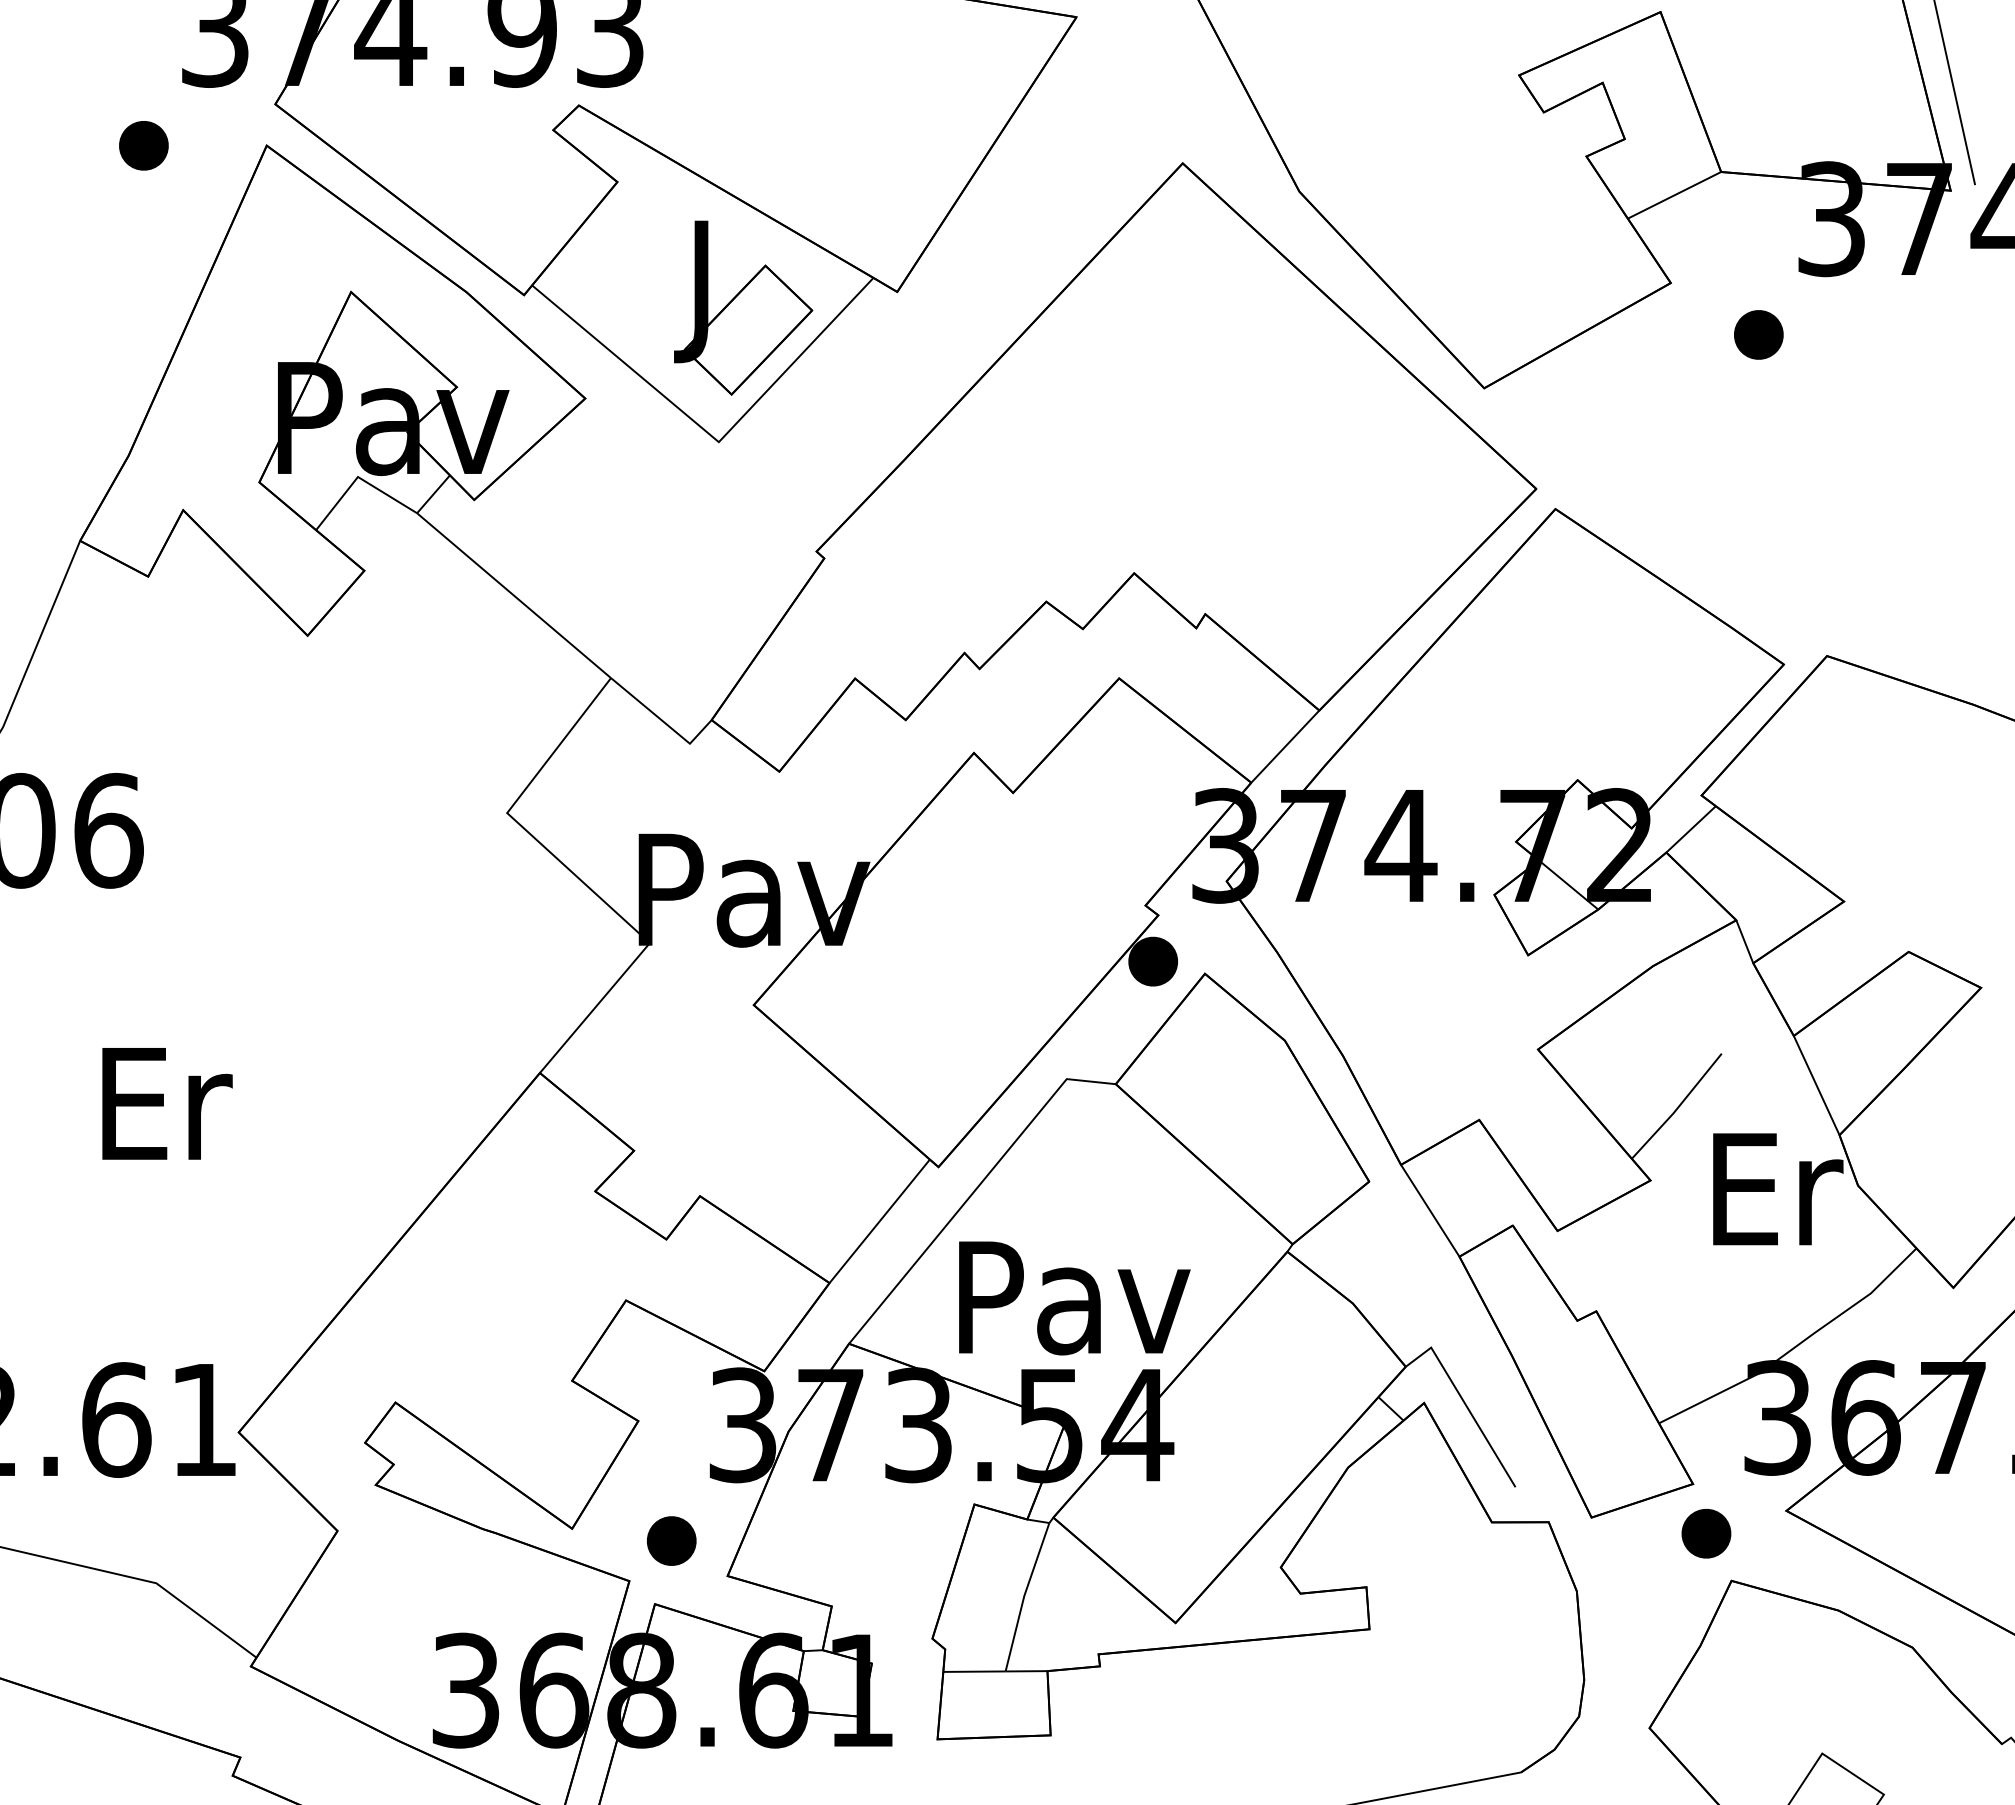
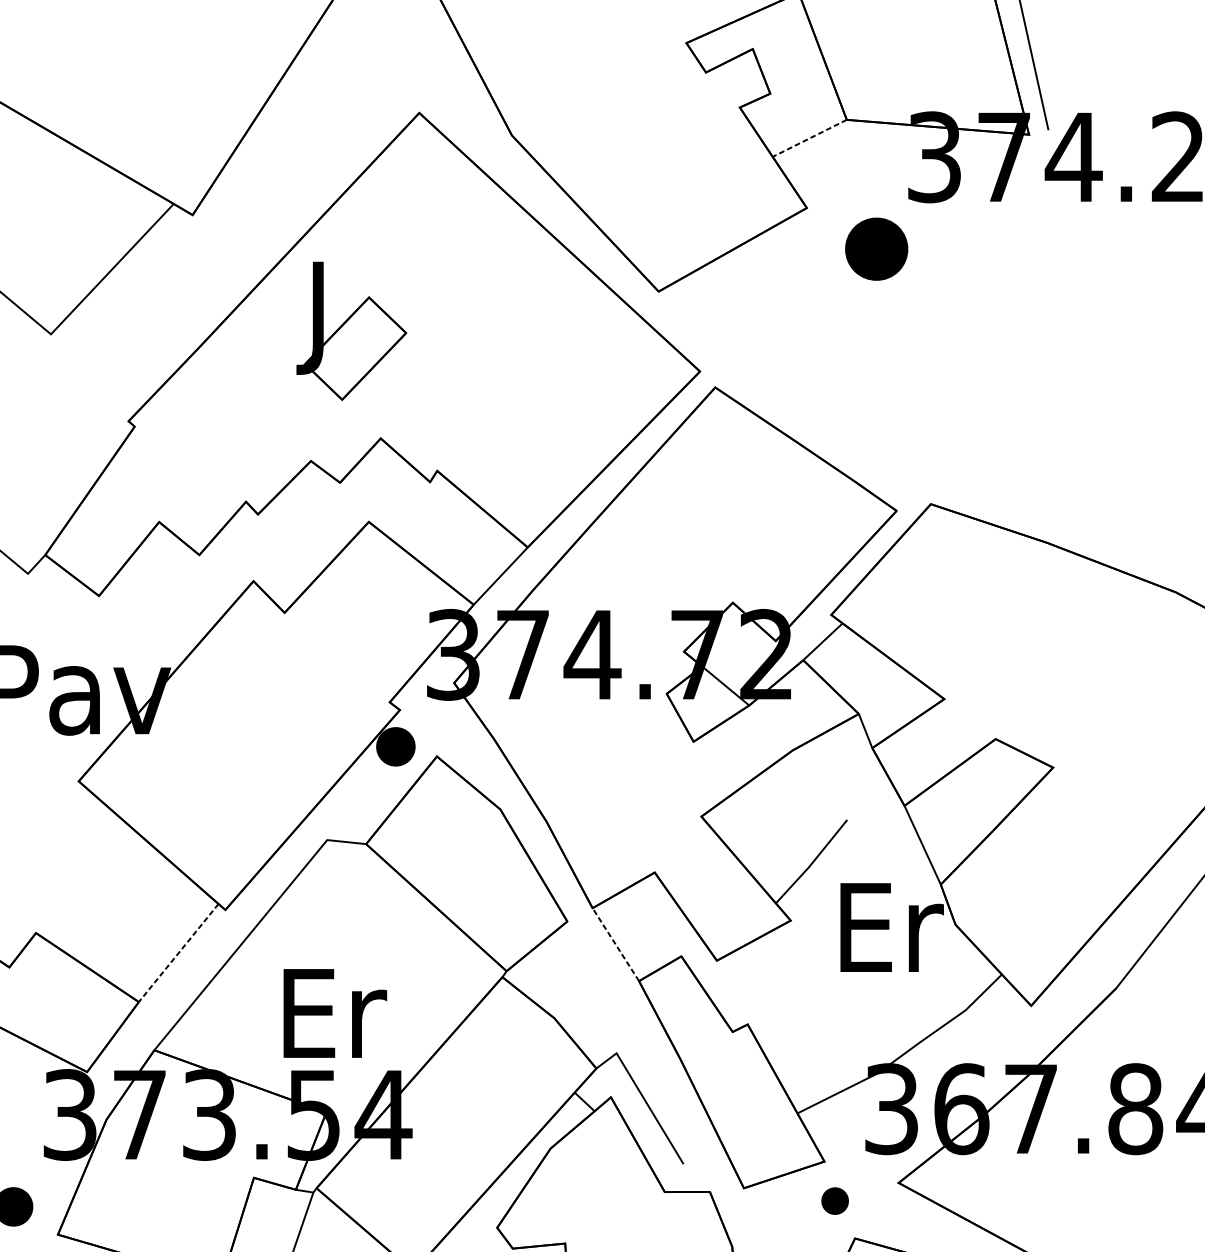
line: (1674, 195) -> (809, 138), solid -> dashed
part: (743, 307) -> (351, 330), moved
part: (1758, 334) -> (876, 248), size x1.6
line: (1429, 1210) -> (615, 944), solid -> dashed
line: (879, 1221) -> (178, 953), solid -> dashed
text: (1074, 1298) -> (333, 1014), Pav -> Er
part: (1706, 1533) -> (835, 1200), size x0.7

